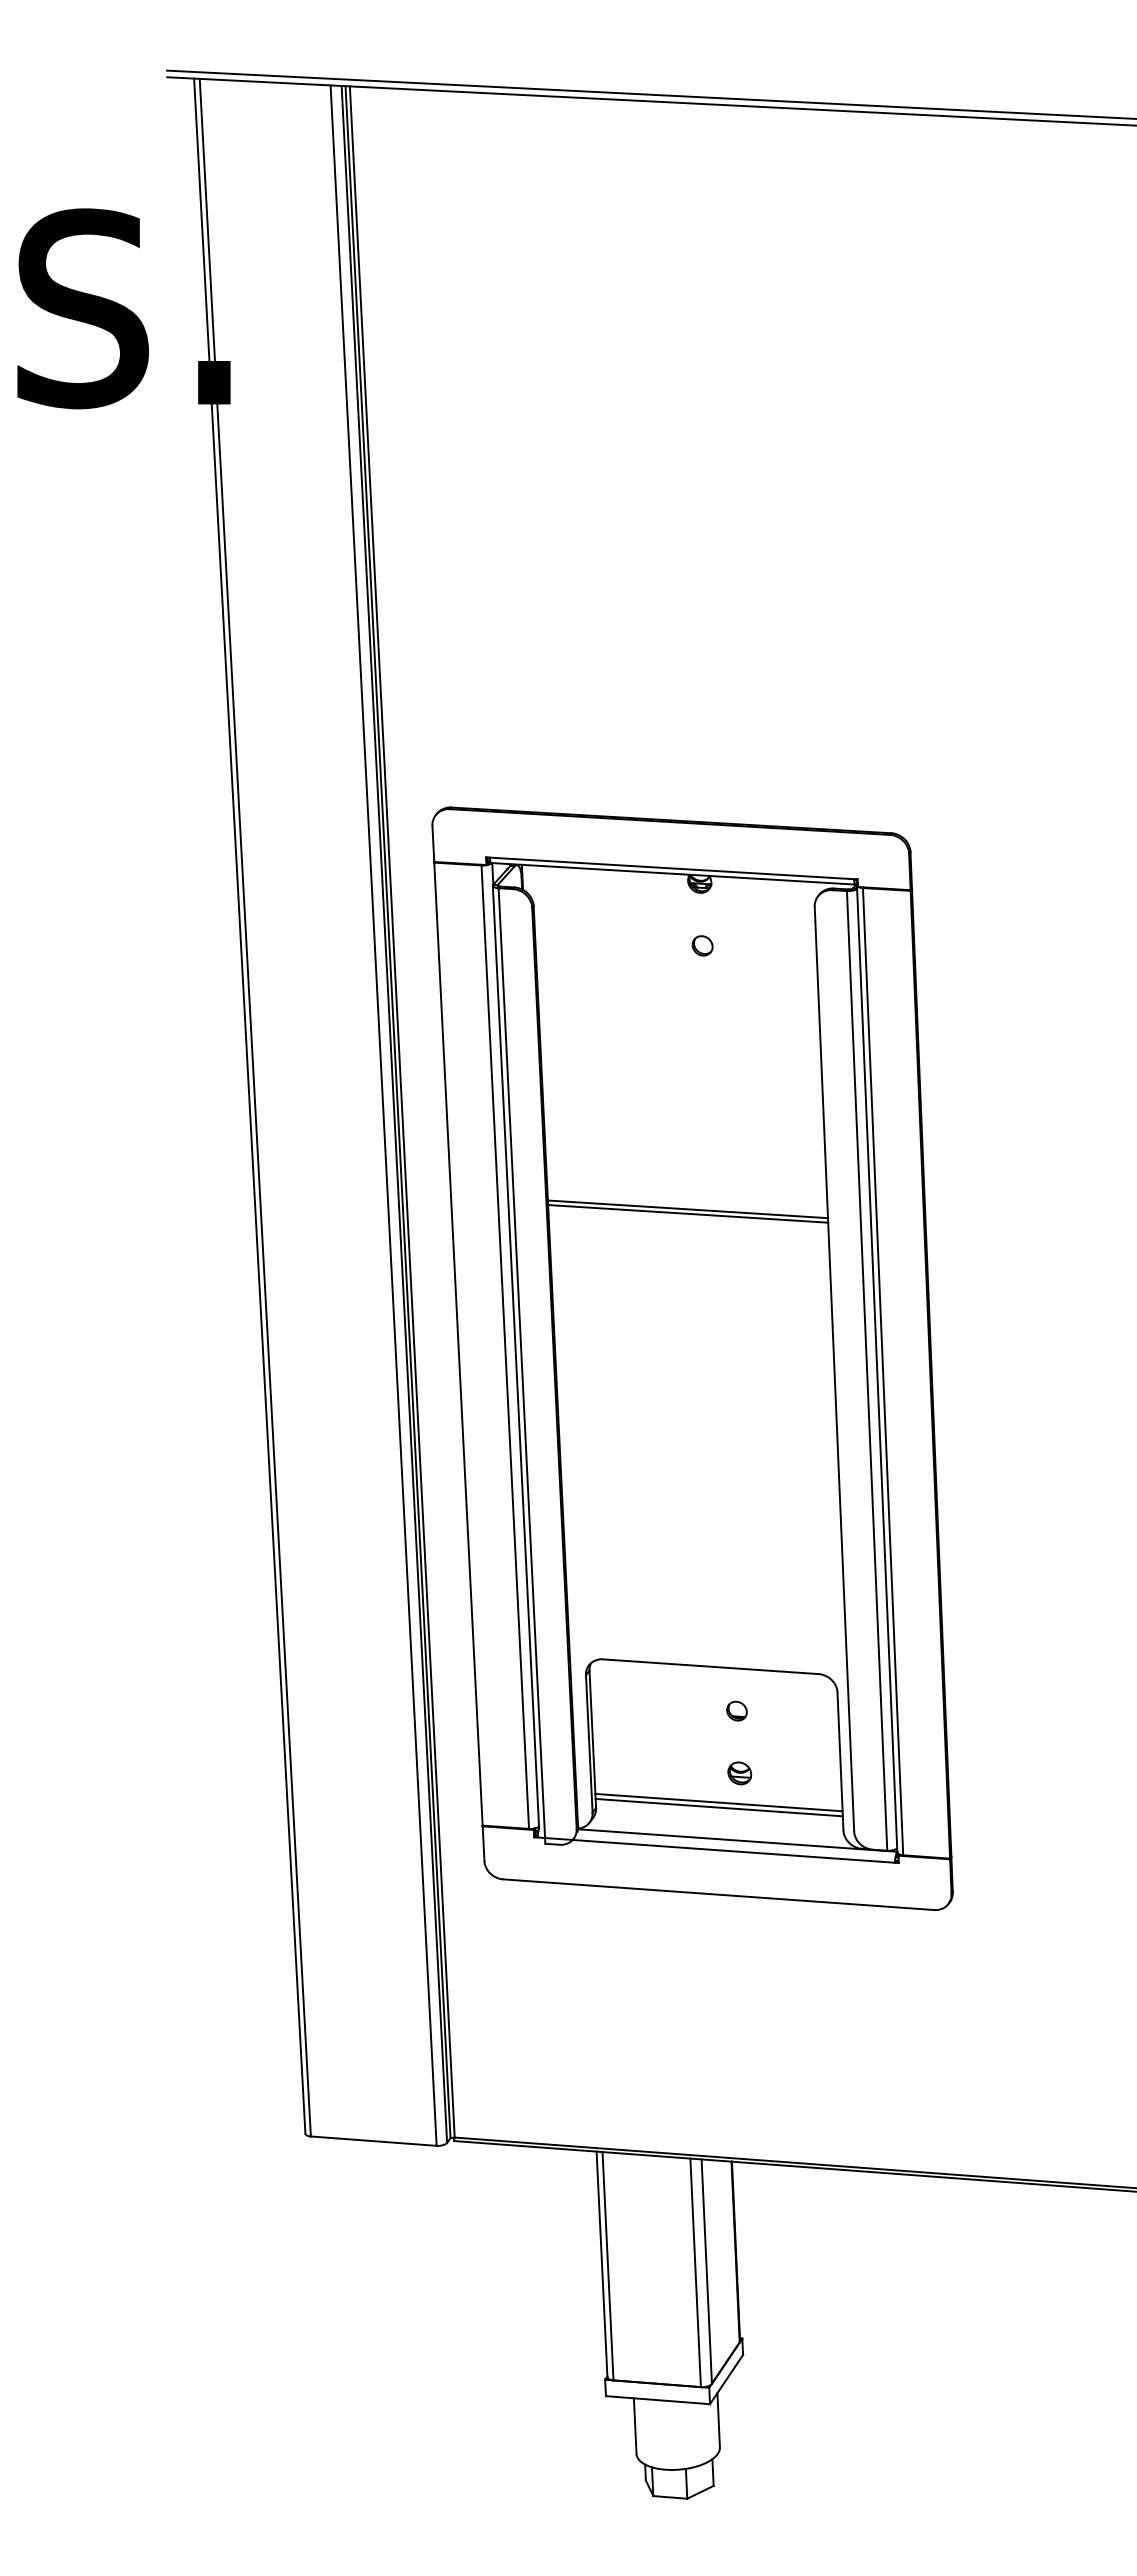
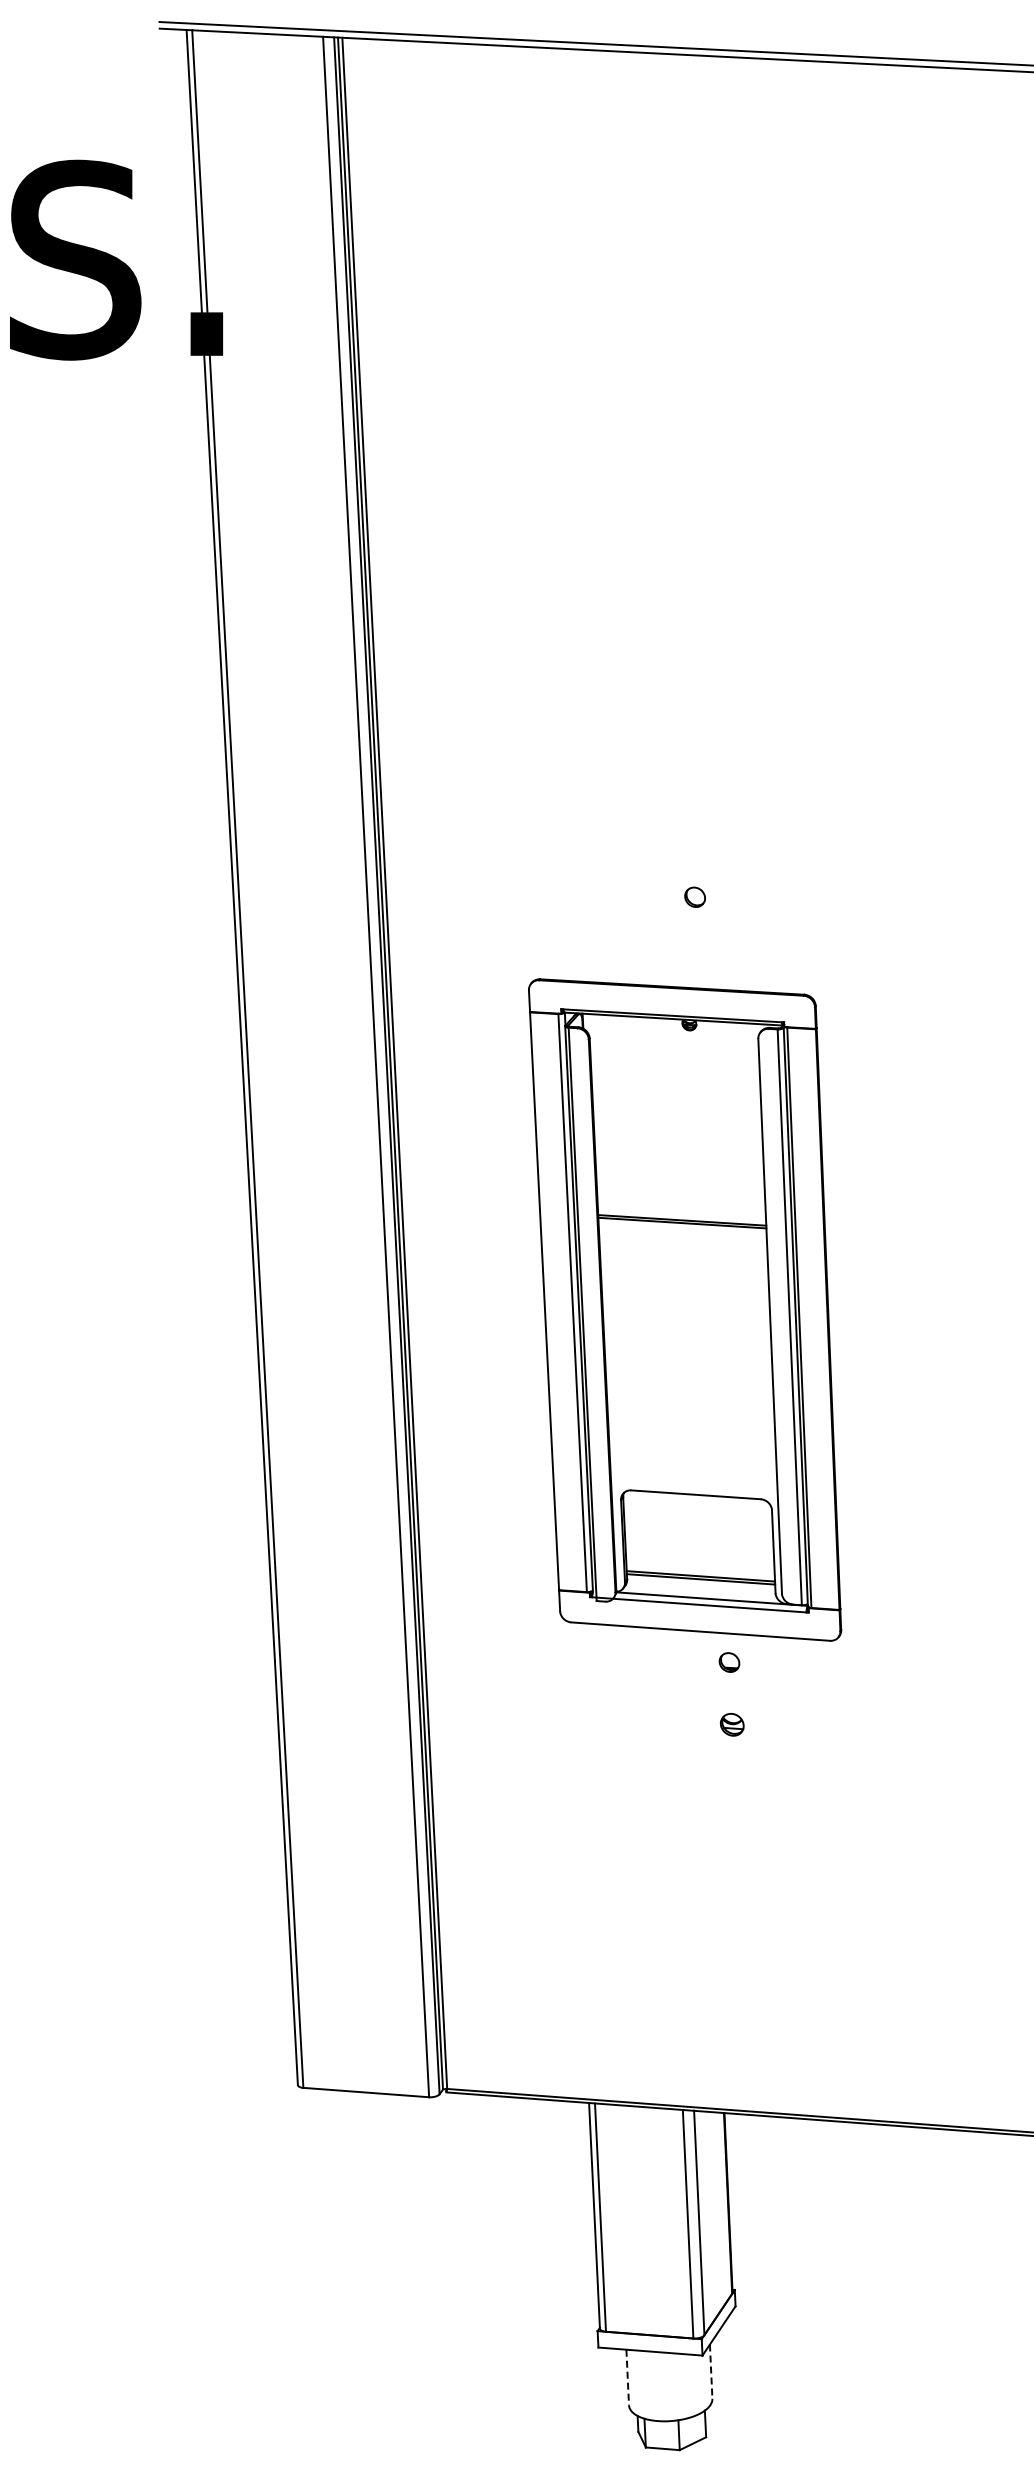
part: (692, 1358) -> (684, 1309), size x0.6
line: (718, 2420) -> (710, 2371), solid -> dashed
line: (635, 2426) -> (627, 2377), solid -> dashed

